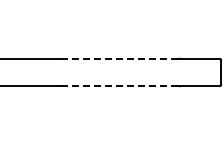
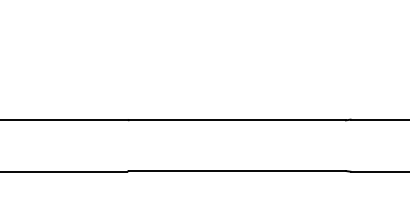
line: (119, 59) -> (235, 121), dashed -> solid
line: (119, 85) -> (235, 170), dashed -> solid

